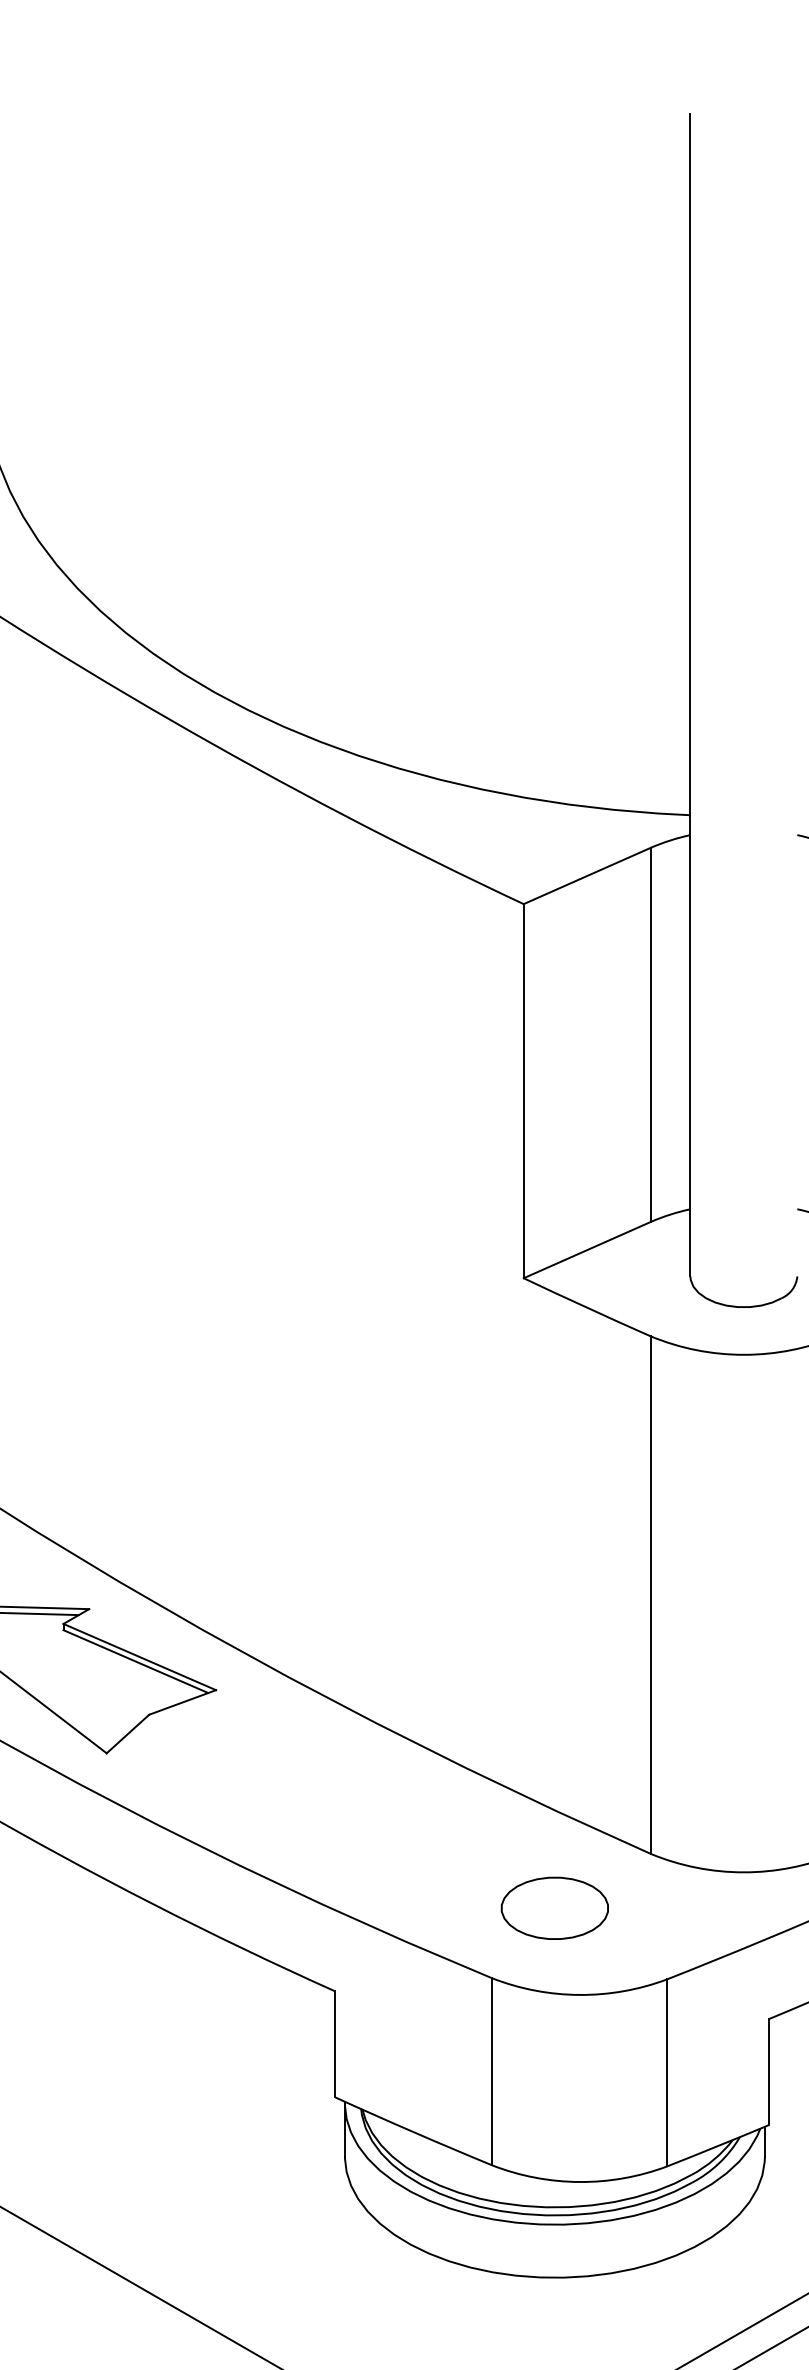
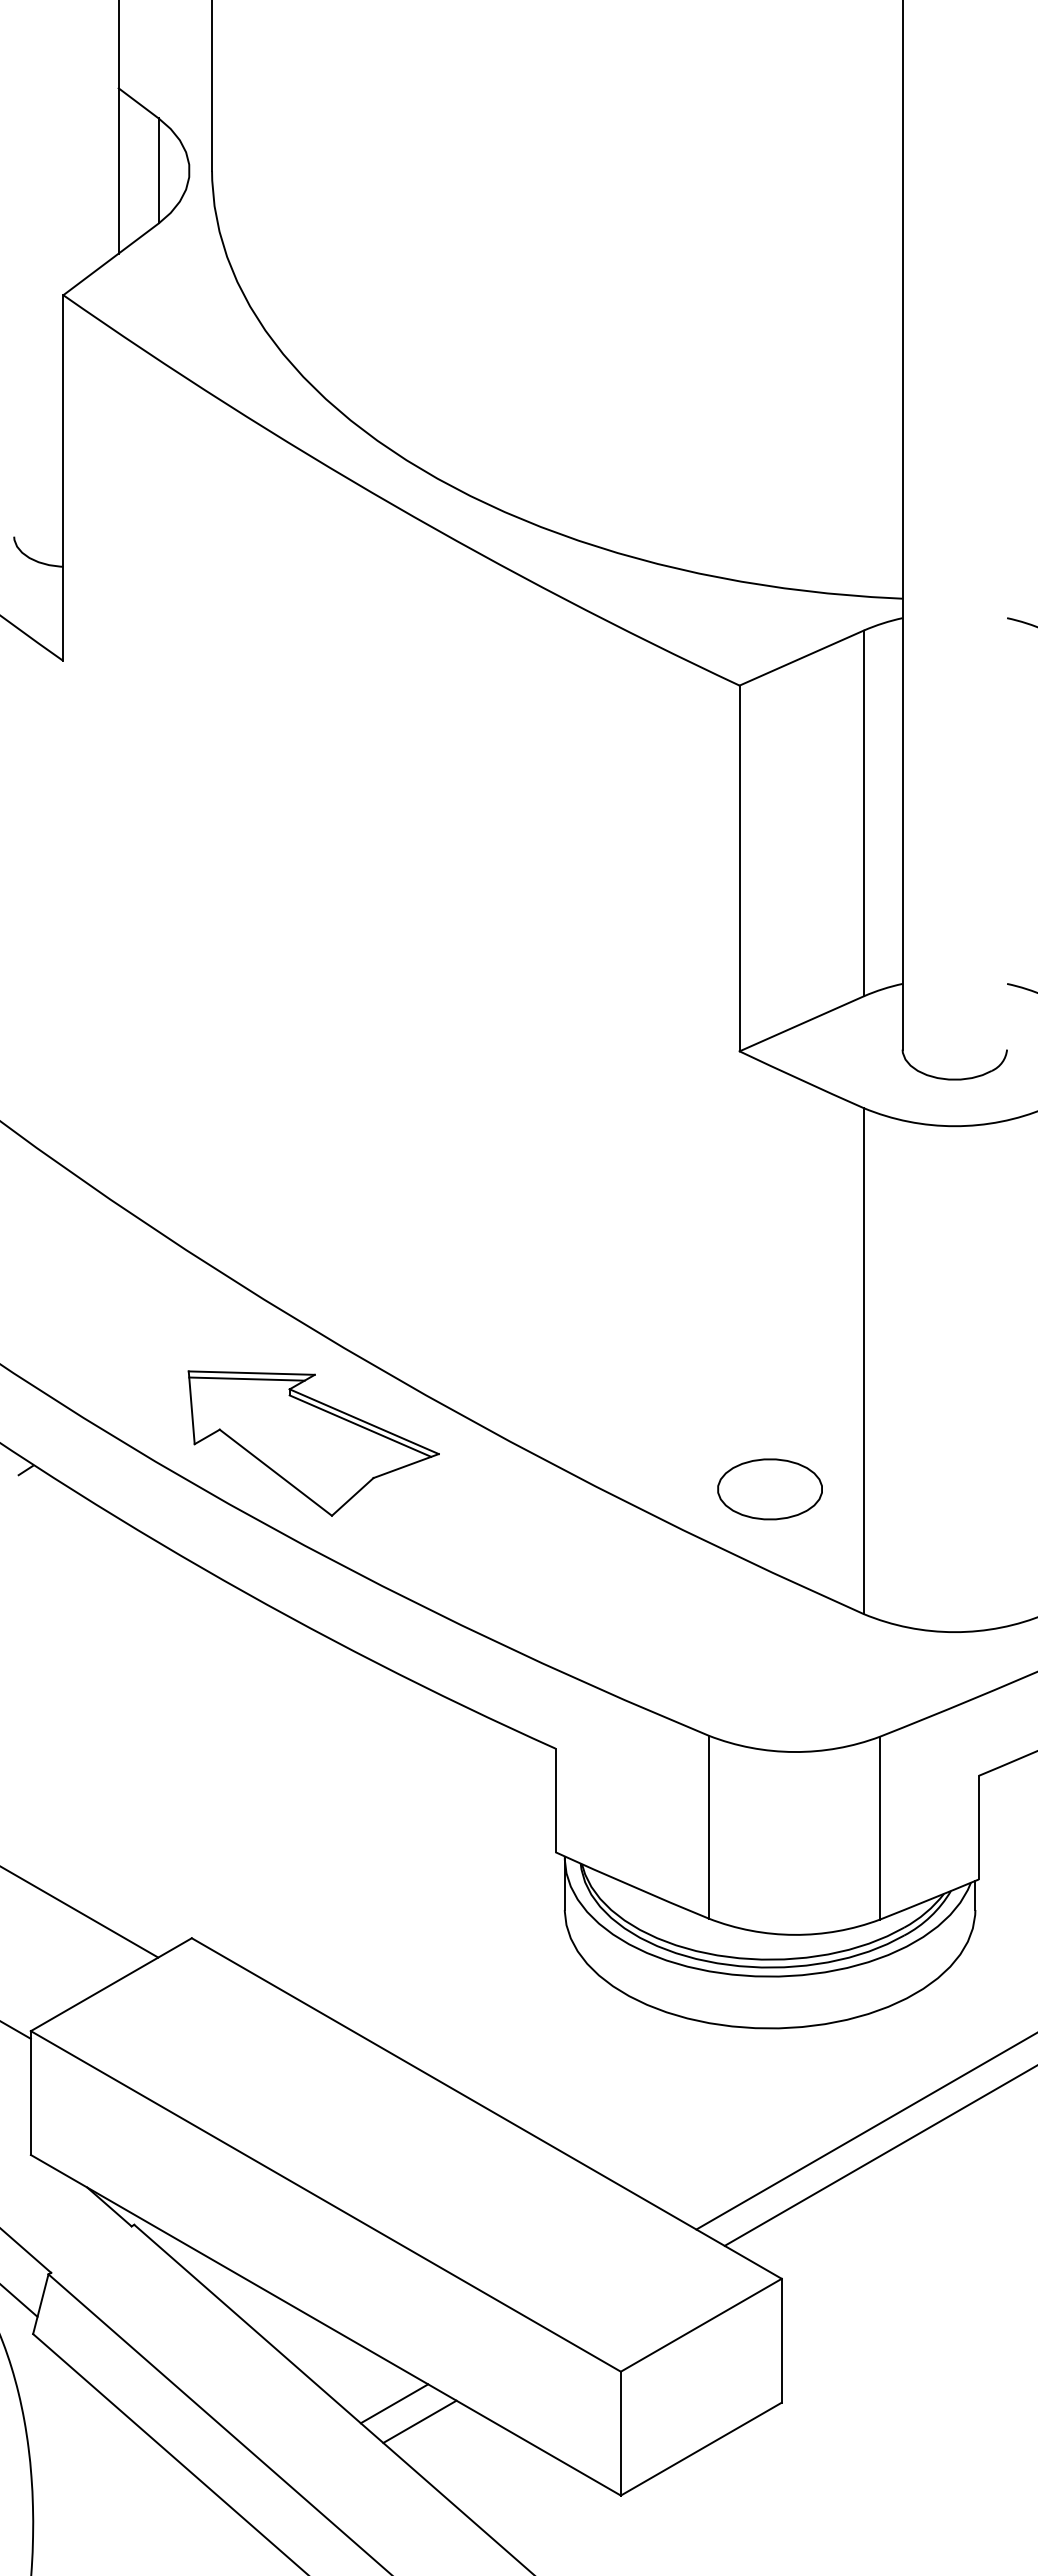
part: (554, 1908) -> (769, 1489), moved

